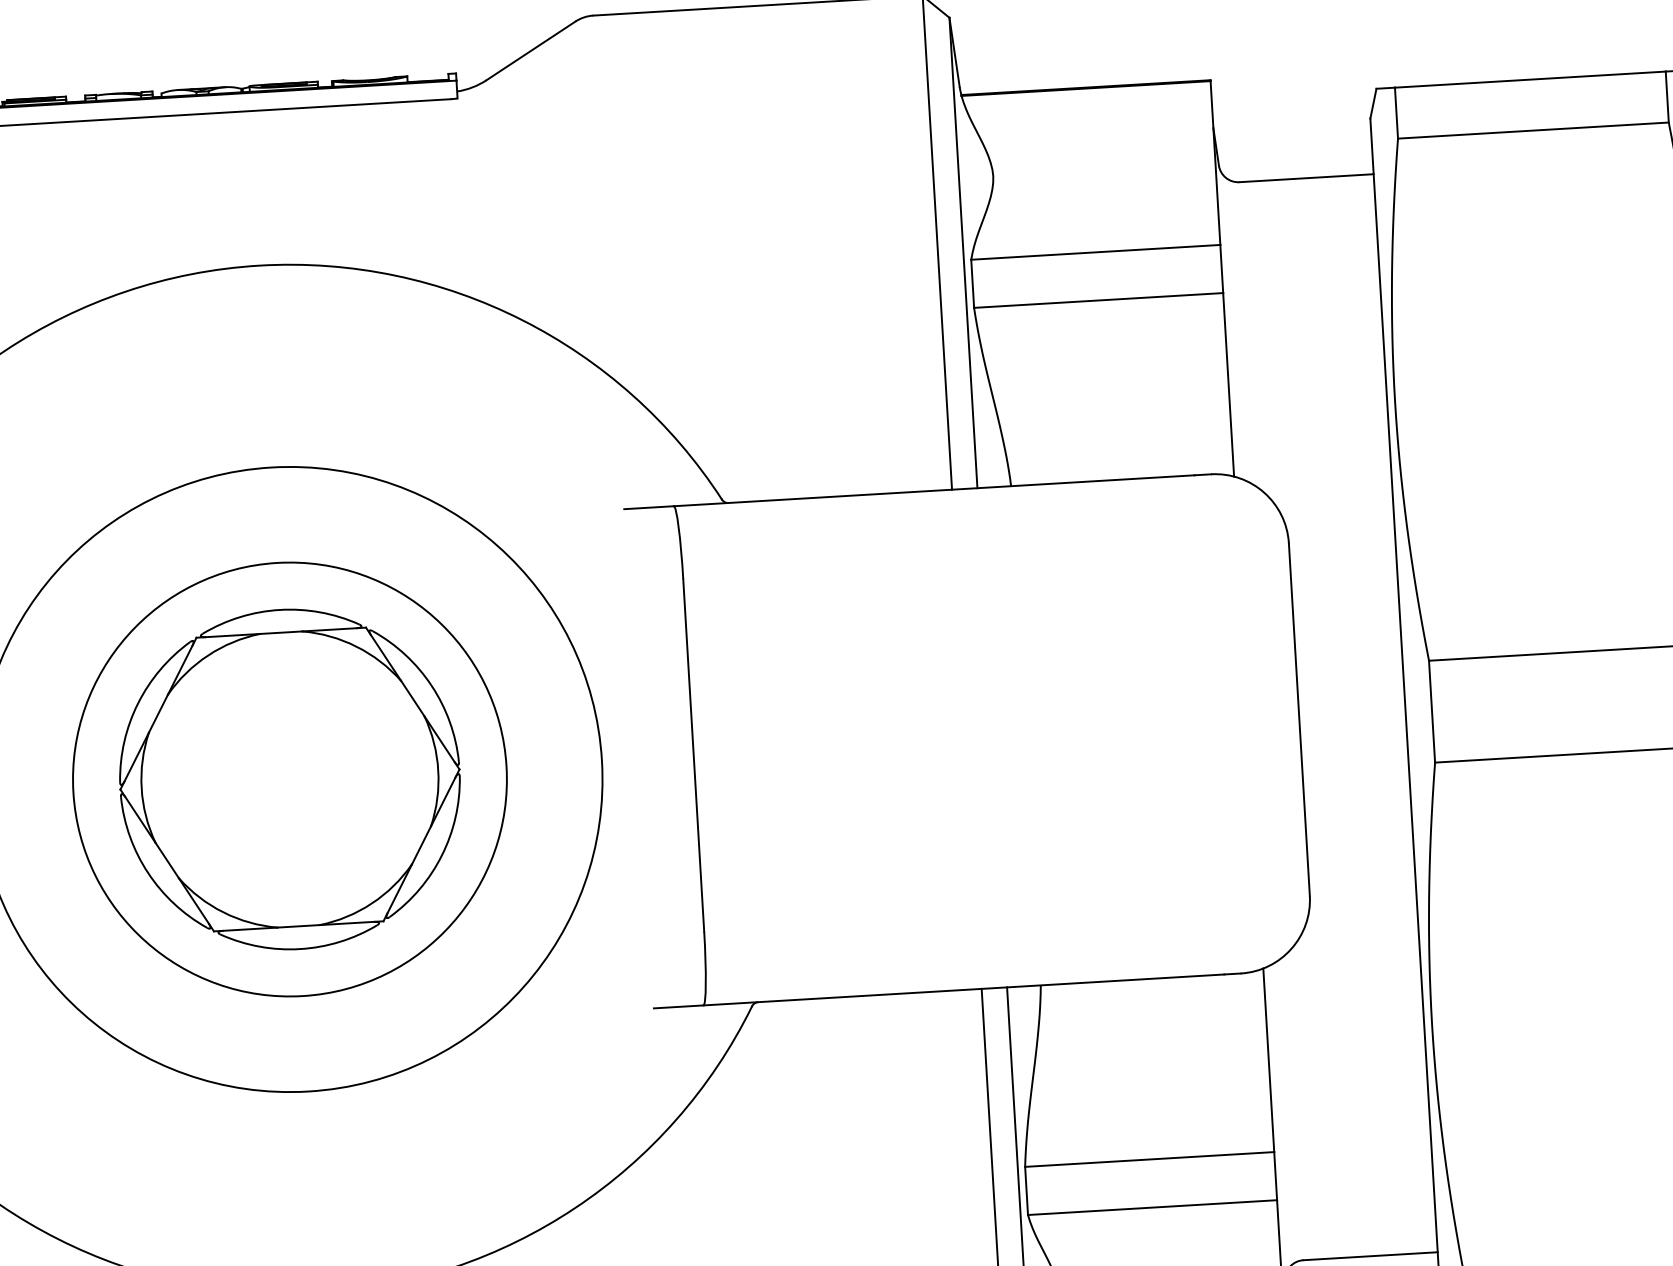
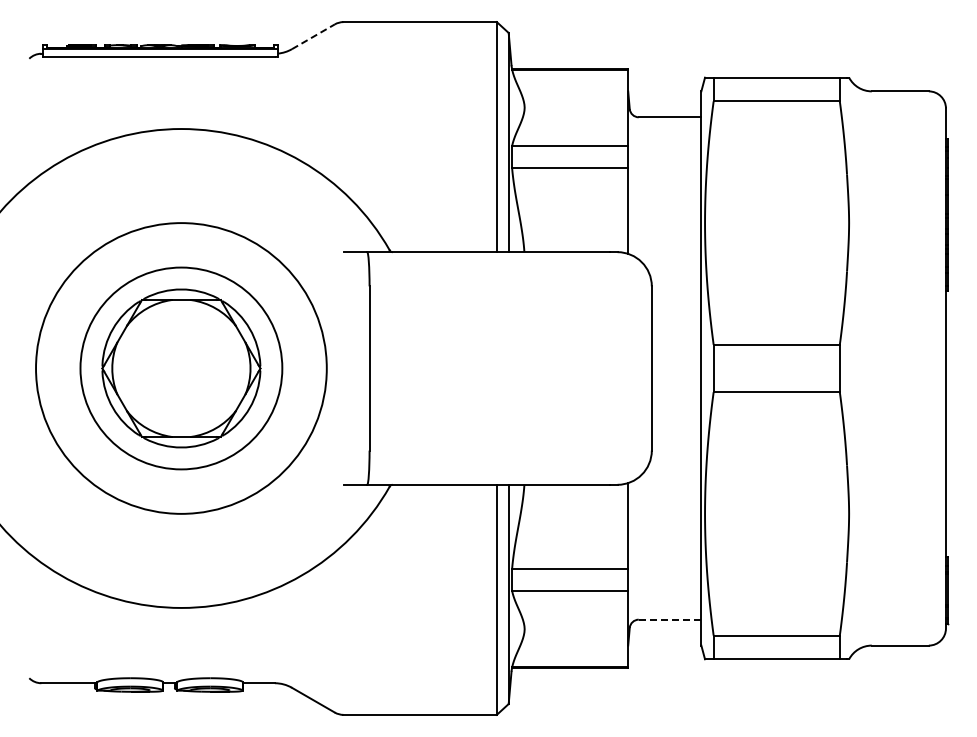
line: (531, 50) -> (313, 36), solid -> dashed
line: (1371, 1255) -> (670, 619), solid -> dashed

